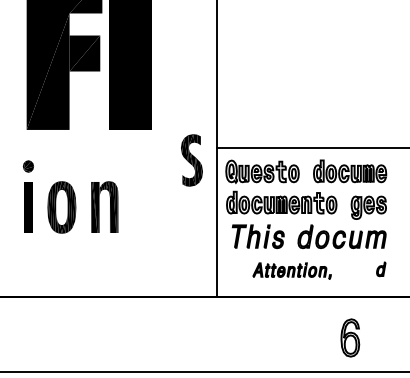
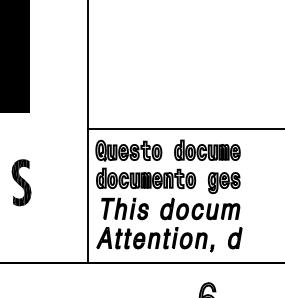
part: (191, 160) -> (21, 182), moved
part: (381, 269) -> (235, 238), size x1.67
part: (291, 271) -> (154, 240), size x1.67

